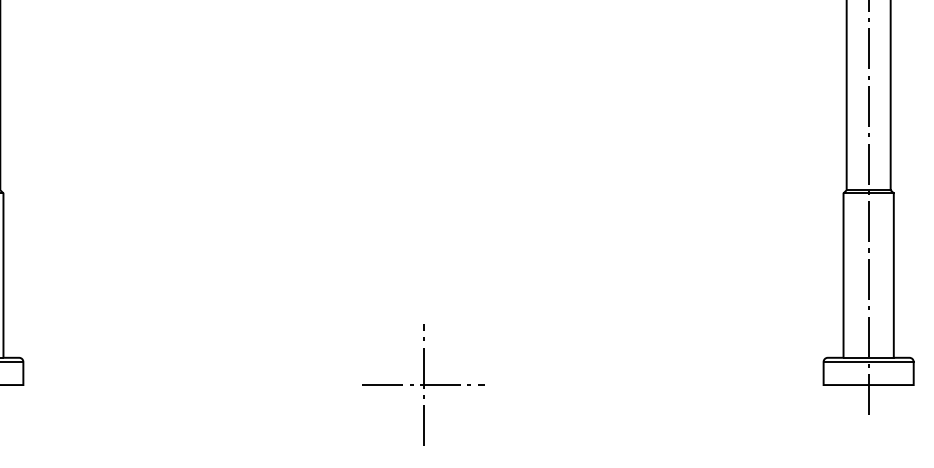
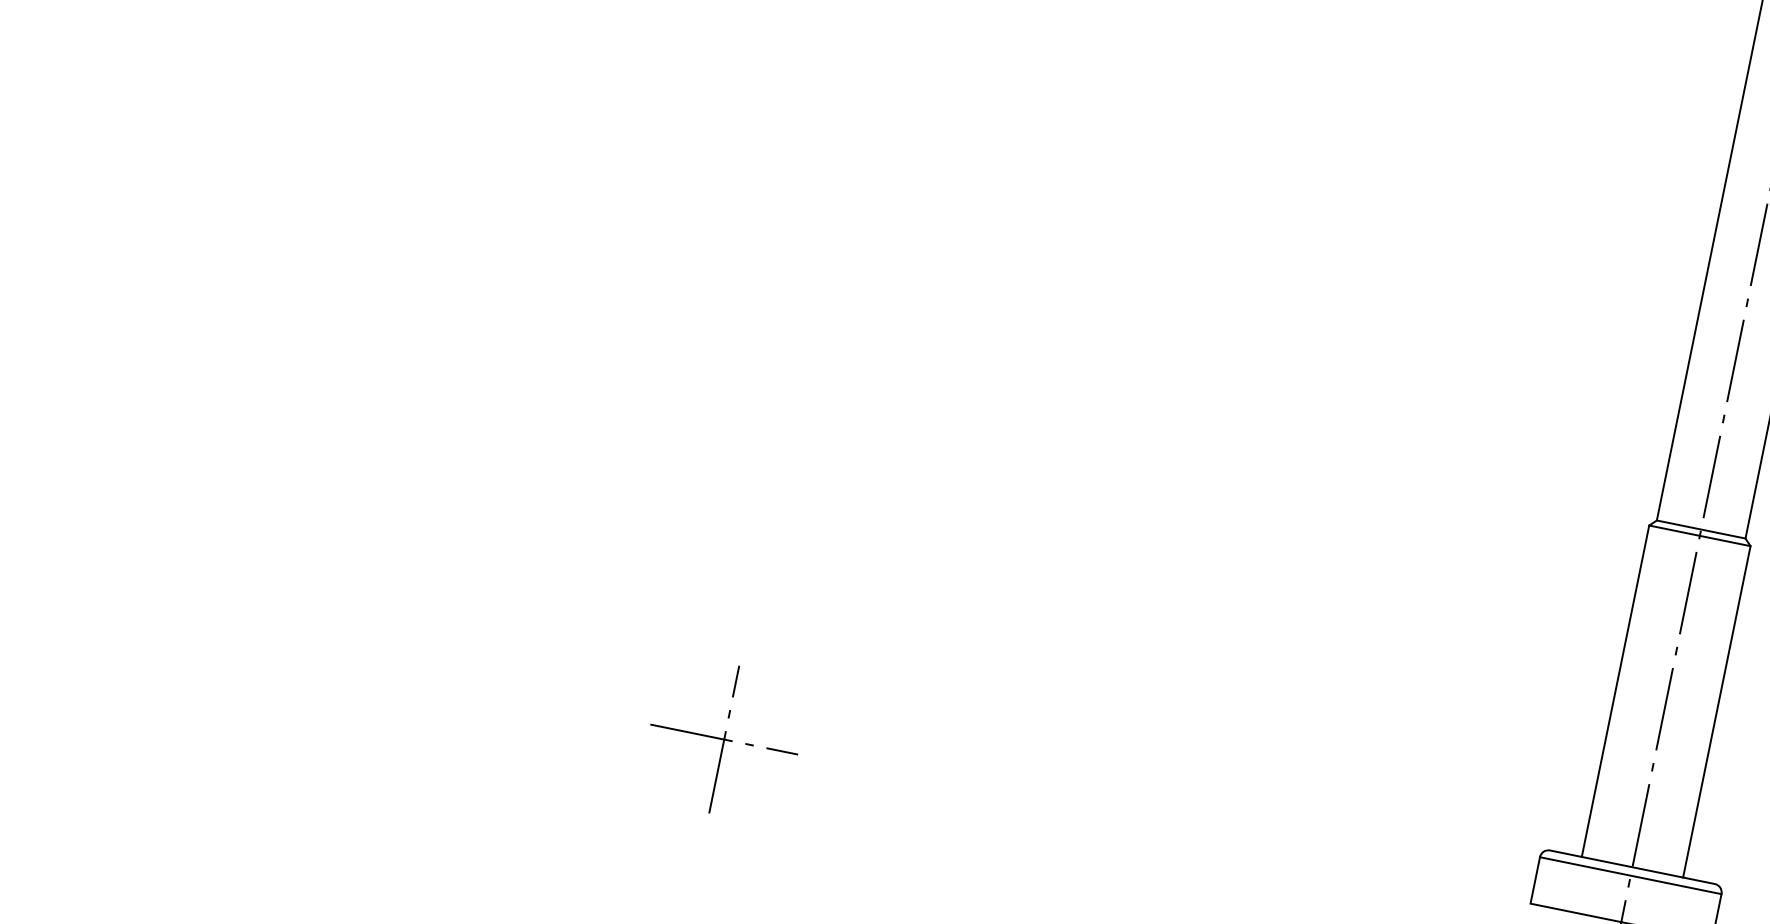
part: (423, 384) -> (724, 738), size x0.6

